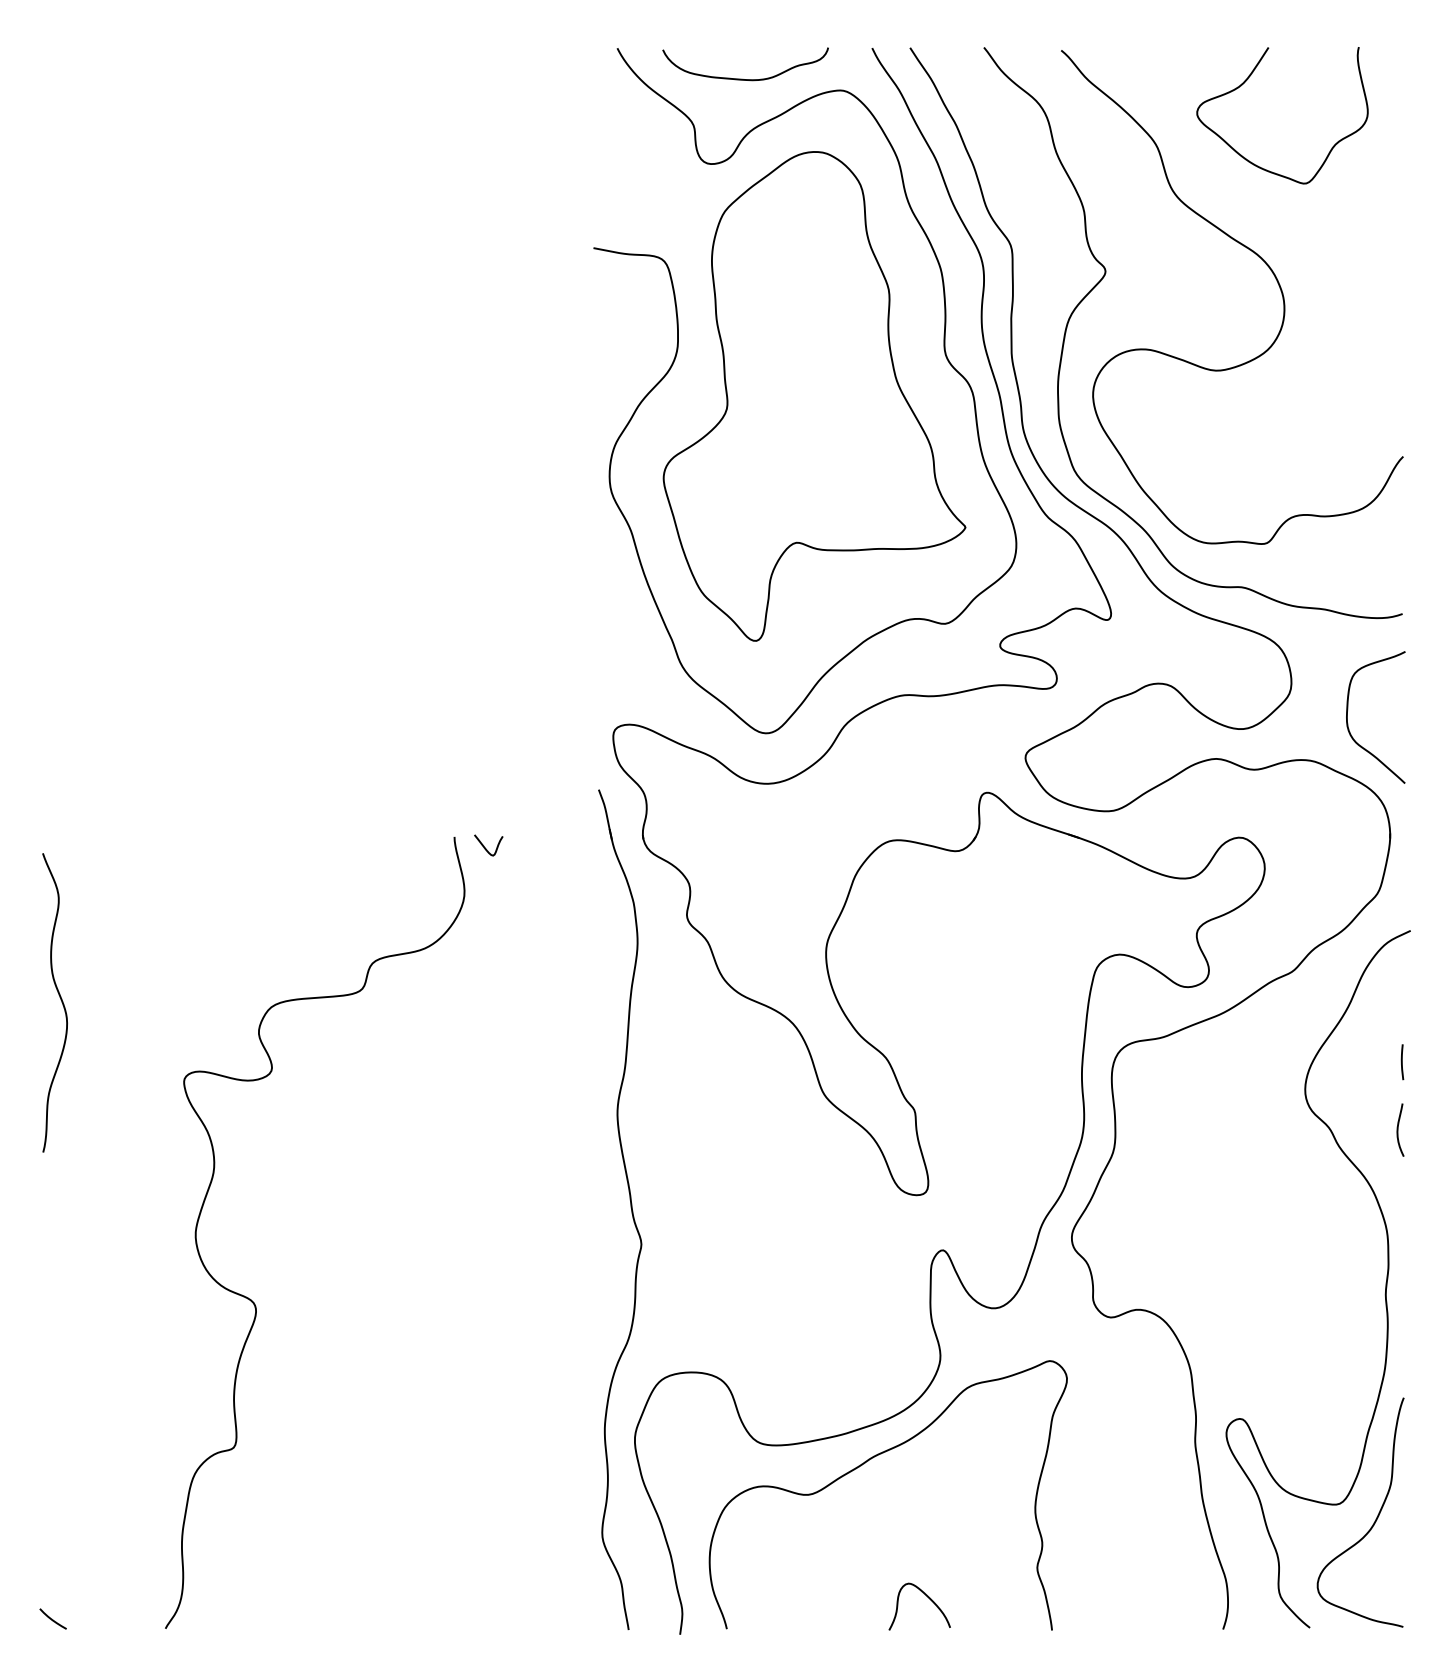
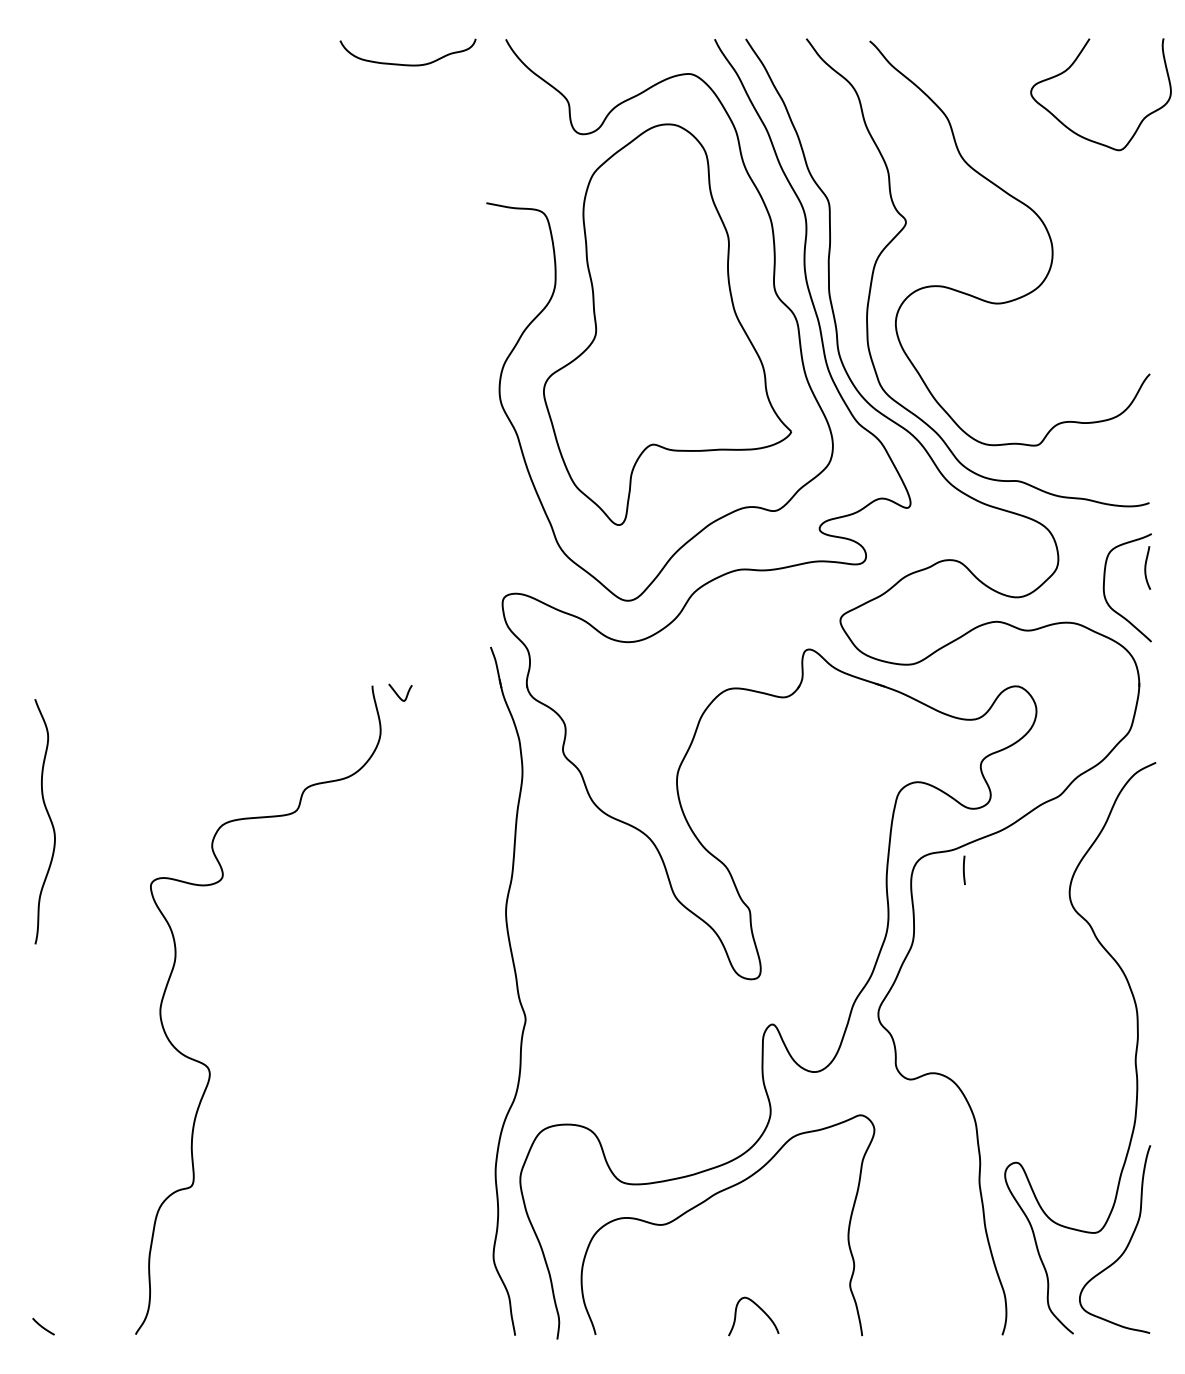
curve: (744, 78) -> (407, 64), moved
curve: (1247, 80) -> (1072, 65), moved
line: (1401, 1061) -> (963, 869), moved
curve: (1398, 1129) -> (1146, 567), moved

